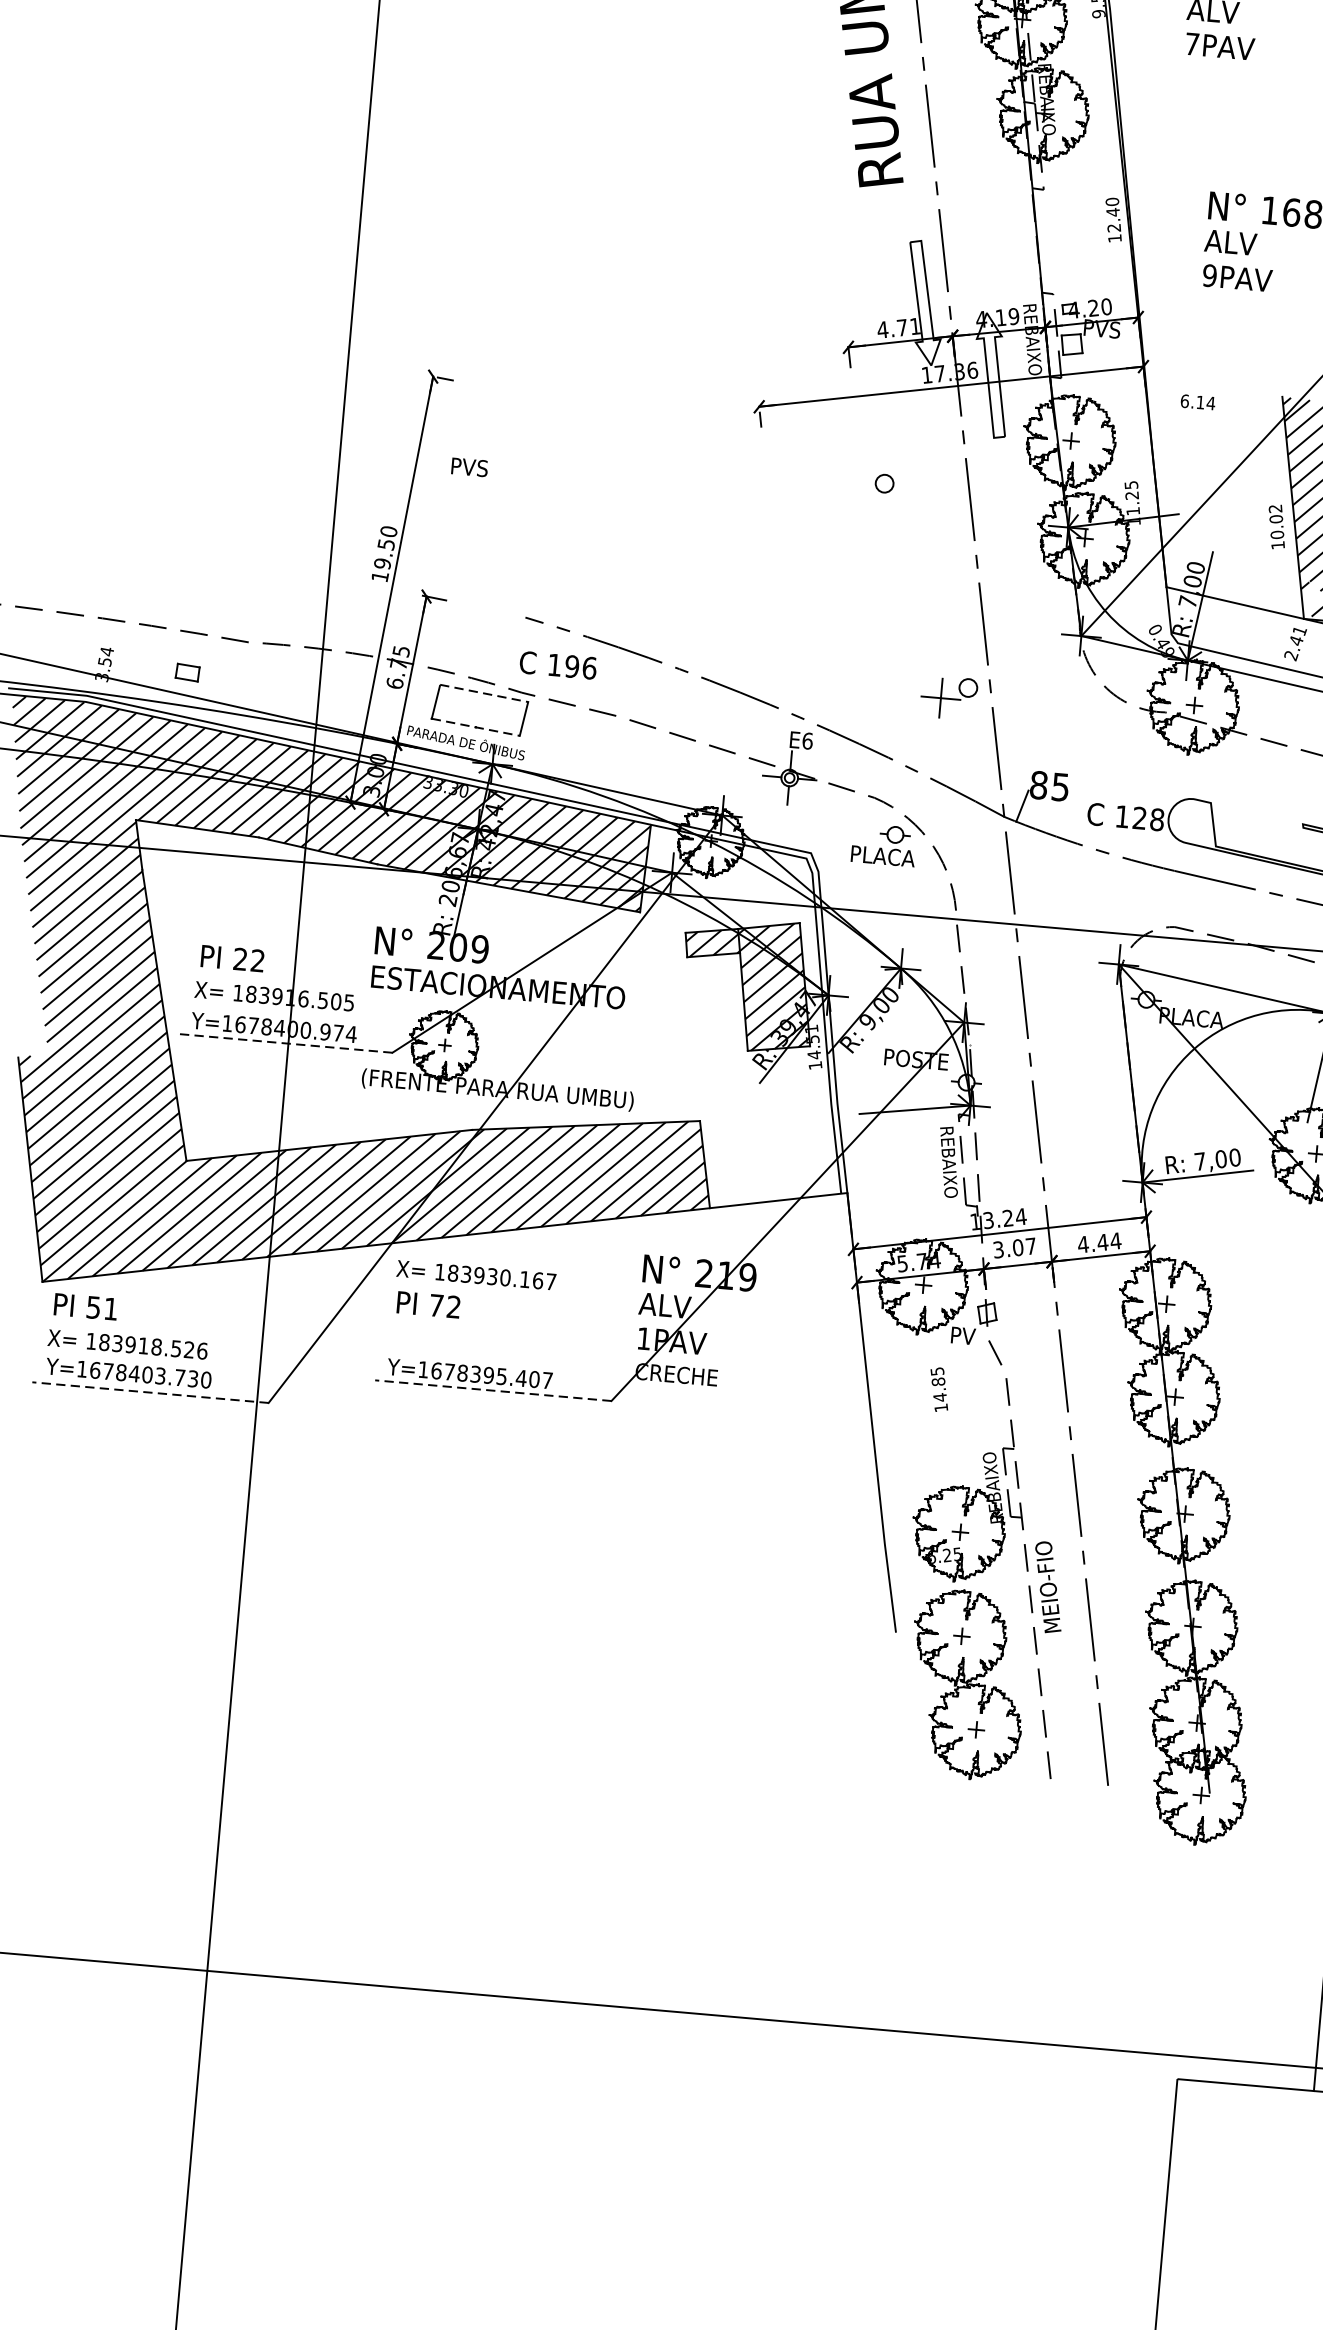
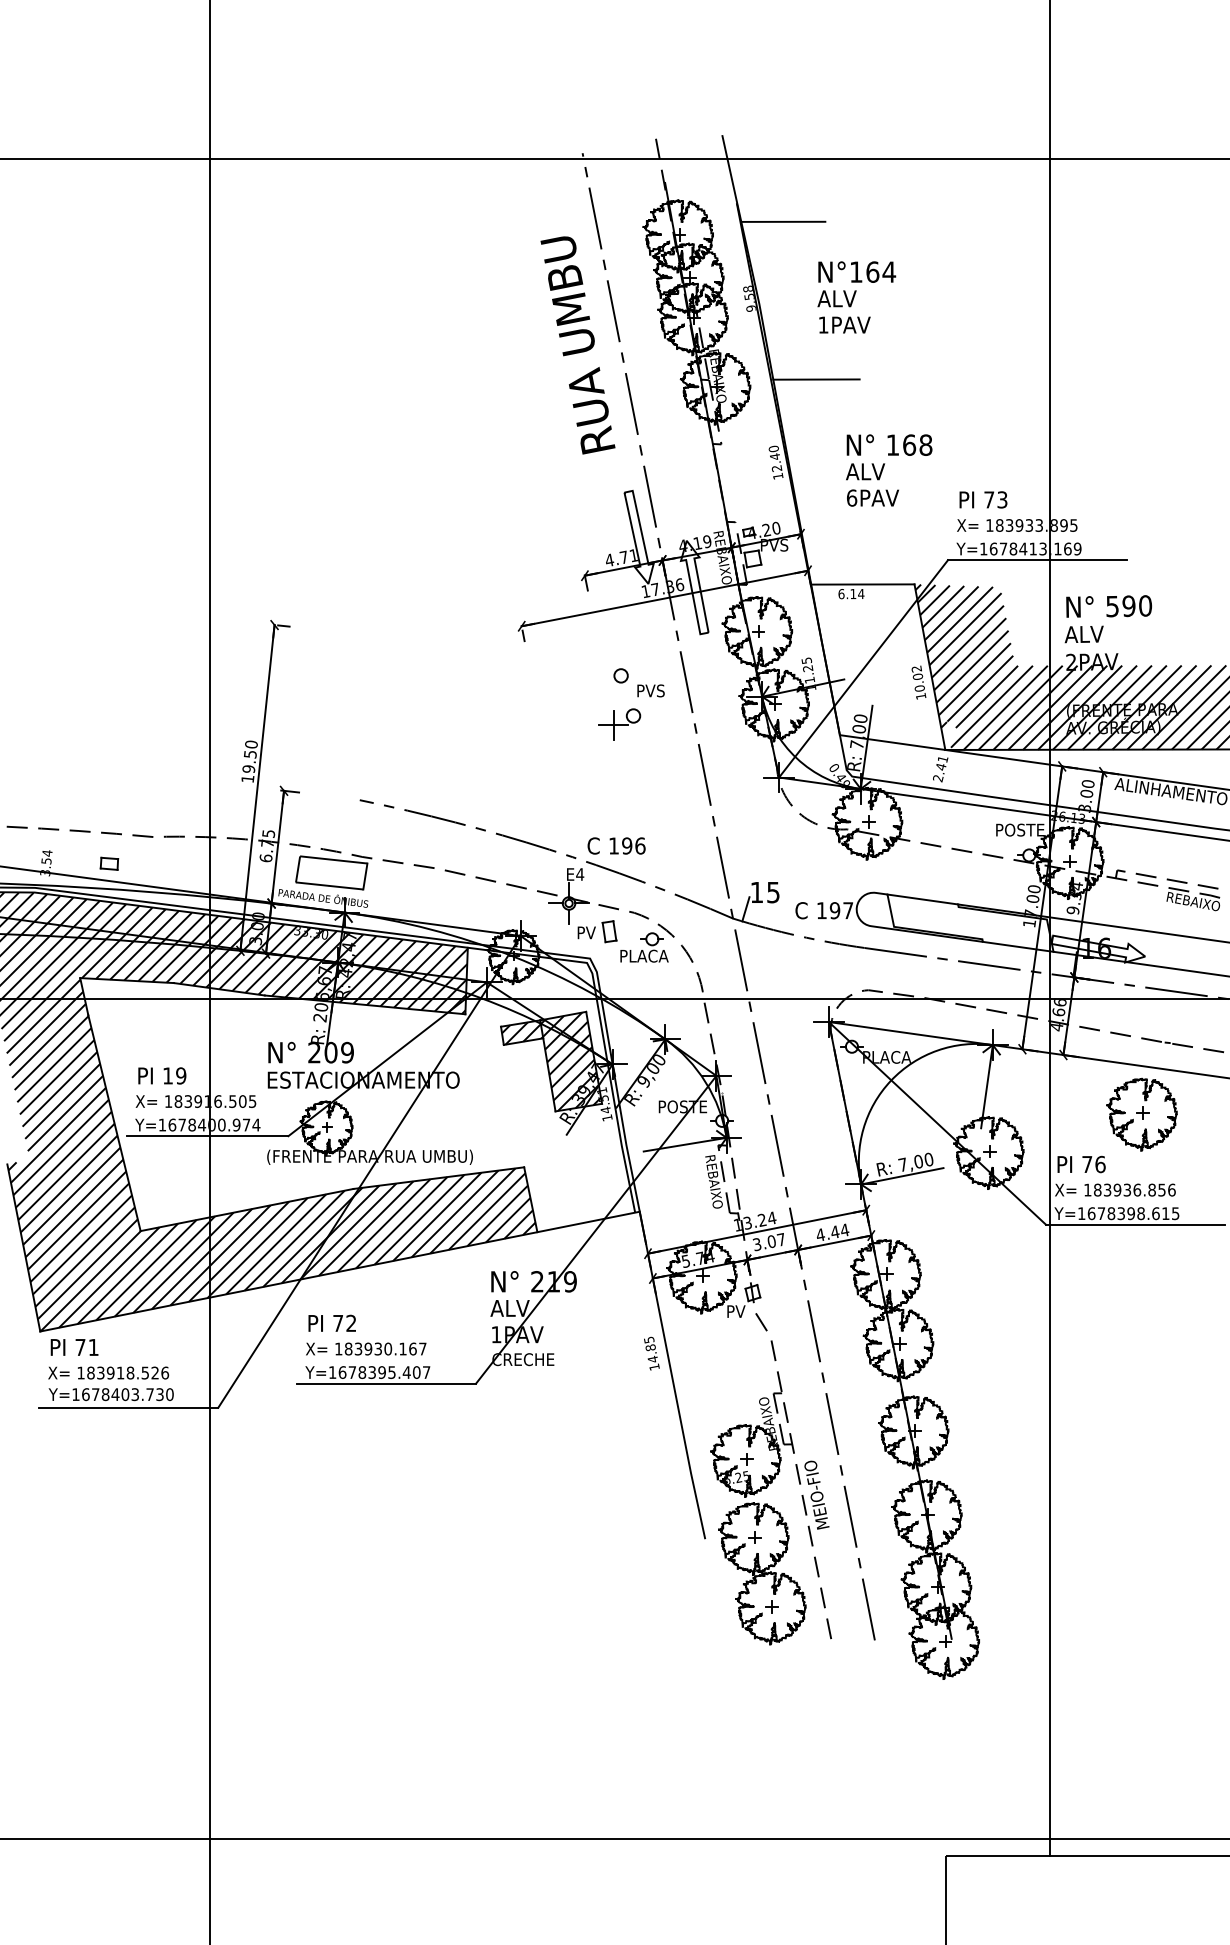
text: (1192, 43) -> (823, 324), 7PAV -> 1PAV
line: (1176, 115) -> (816, 379), added
text: (1209, 274) -> (851, 497), 9PAV -> 6PAV
line: (1213, 390) -> (862, 584), added
text: (469, 466) -> (650, 690), moved
text: (558, 664) -> (616, 845), moved
line: (483, 692) -> (333, 859), dashed -> solid
part: (948, 697) -> (619, 724), moved
line: (475, 726) -> (329, 885), dashed -> solid
text: (808, 741) -> (580, 874), E6 -> E4
text: (1038, 785) -> (756, 892), 85 -> 15
line: (1256, 813) -> (922, 899), added
part: (823, 818) -> (597, 931), added
text: (1148, 818) -> (841, 910), 128 -> 197
text: (249, 959) -> (174, 1075), 22 -> 19
line: (285, 1043) -> (207, 1136), dashed -> solid
text: (476, 1274) -> (366, 1348), moved
text: (93, 1307) -> (80, 1347), 51 -> 71
text: (938, 1389) -> (651, 1353), moved
line: (493, 1390) -> (386, 1383), dashed -> solid
line: (150, 1392) -> (128, 1407), dashed -> solid

